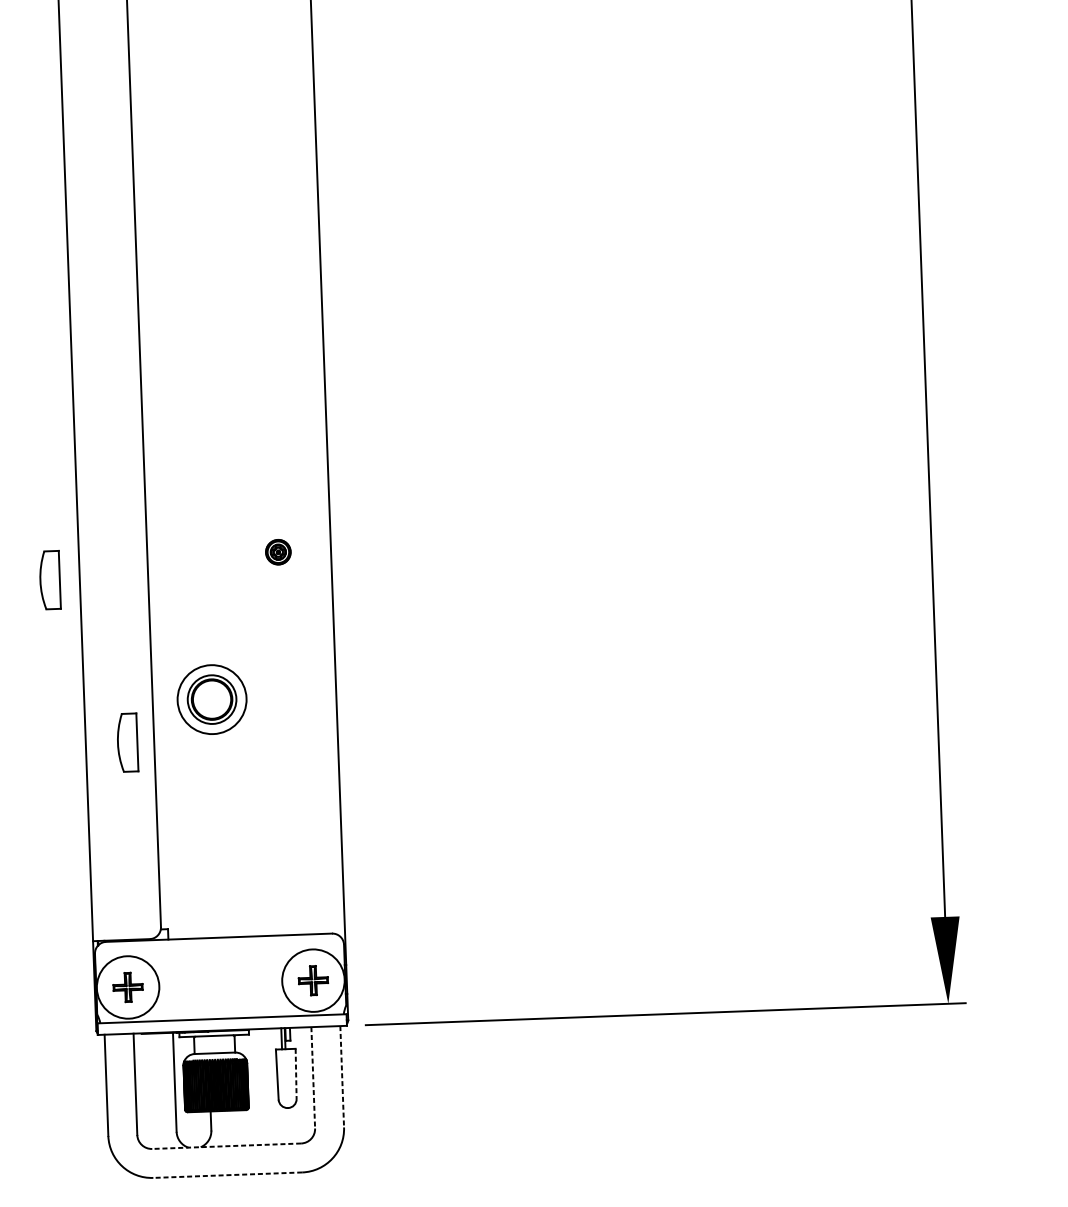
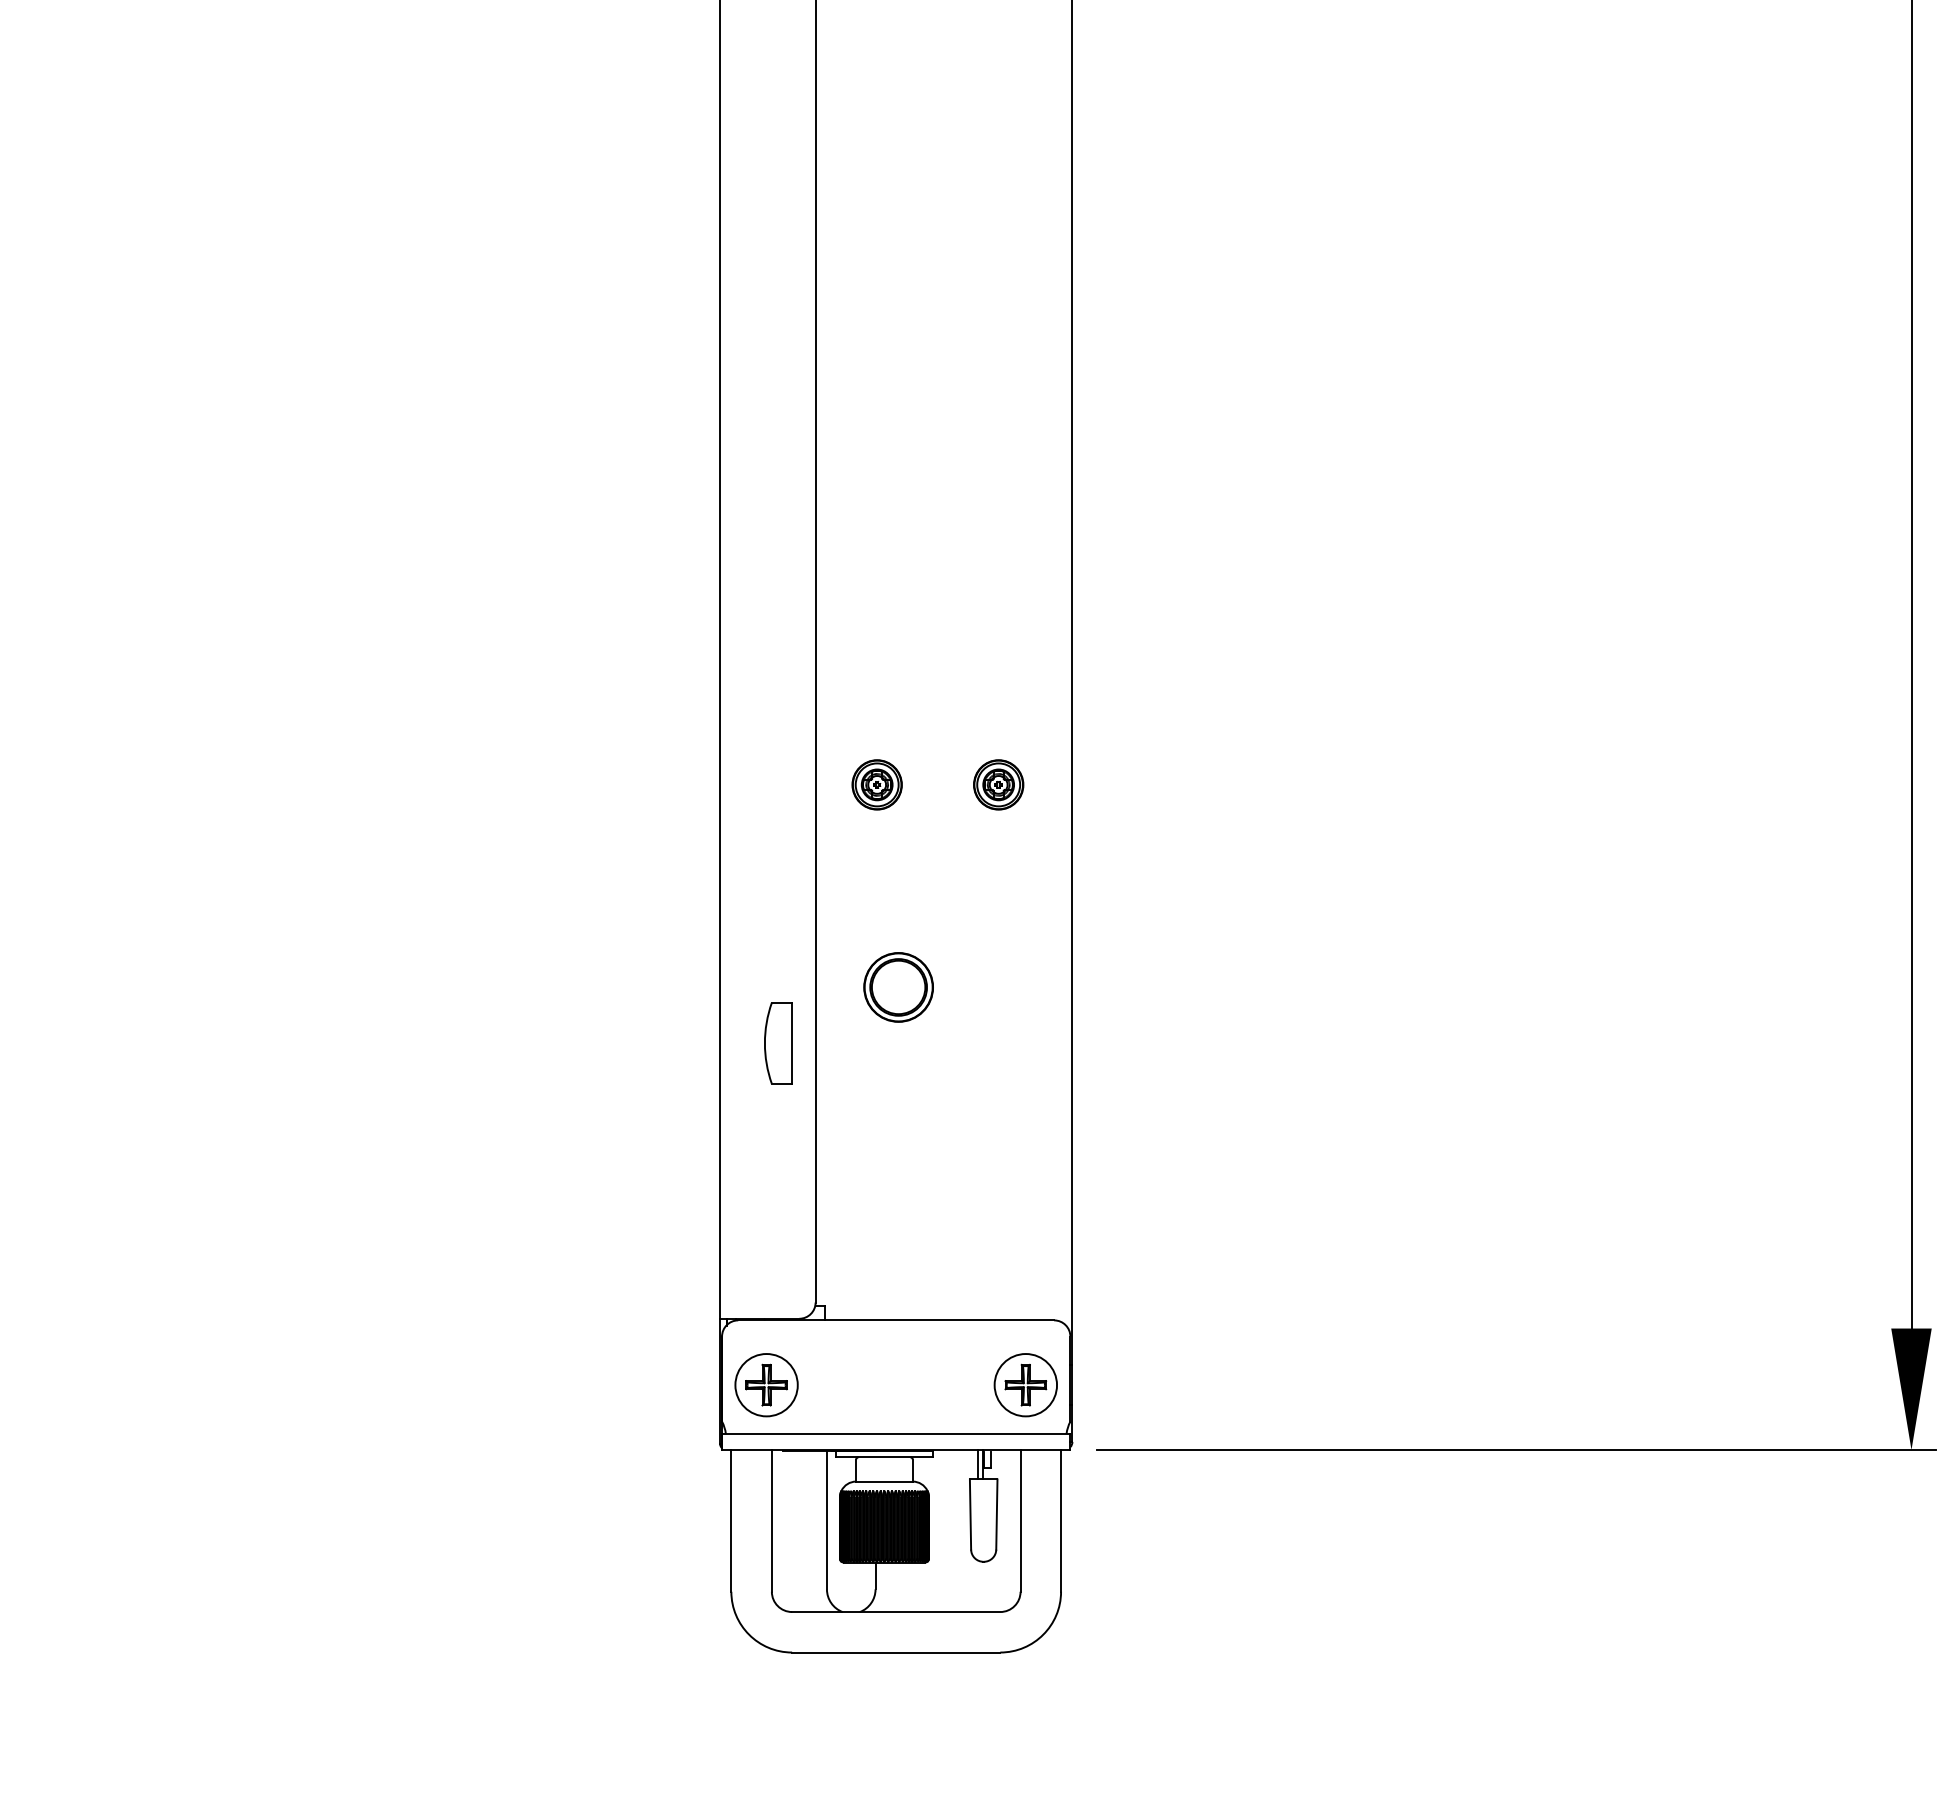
part: (278, 551) -> (998, 784), size x1.43
part: (190, 555) -> (876, 784), added
part: (50, 580) -> (678, 812), removed
circle: (211, 699) -> (898, 987), size x0.71
circle: (313, 980) -> (1025, 1385), size x0.71
circle: (128, 987) -> (766, 1385), size x0.71
line: (295, 1074) -> (996, 1515), dashed -> solid
line: (342, 1076) -> (1061, 1520), dashed -> solid
line: (313, 1077) -> (1020, 1520), dashed -> solid
line: (226, 1146) -> (895, 1612), dashed -> solid
line: (227, 1175) -> (895, 1652), dashed -> solid

